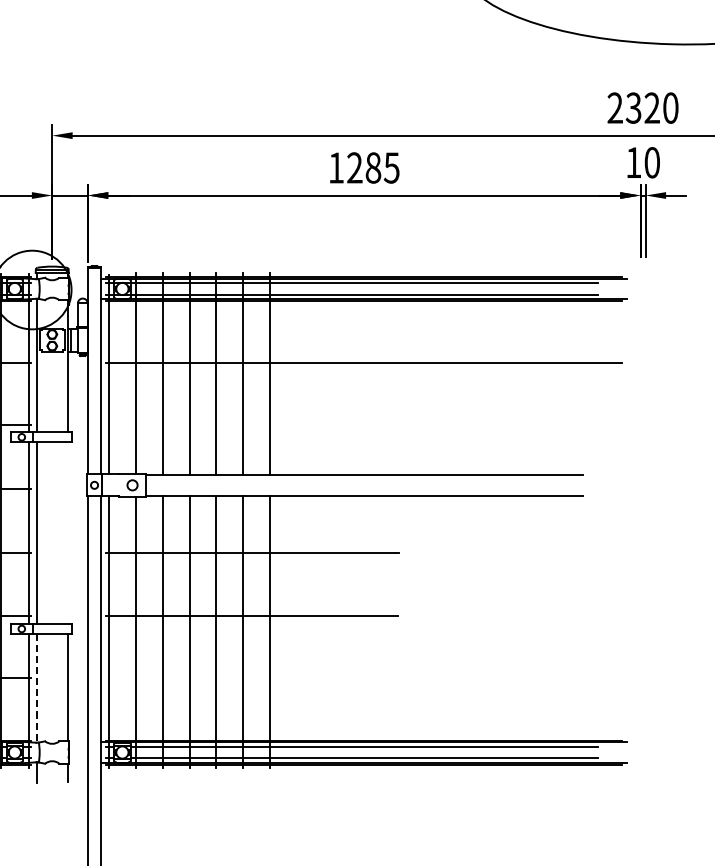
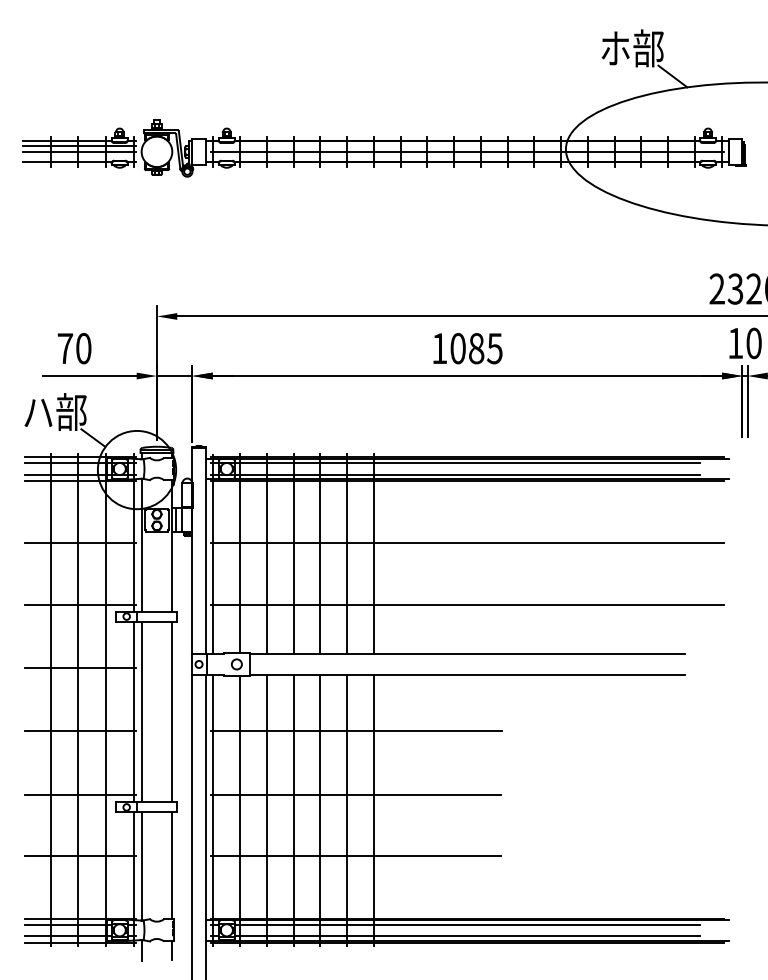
text: (354, 167) -> (457, 348), 1285 -> 1085
line: (364, 425) -> (467, 604), added
line: (67, 532) -> (172, 711), added
line: (251, 678) -> (355, 856), added
line: (36, 689) -> (141, 867), dashed -> solid

